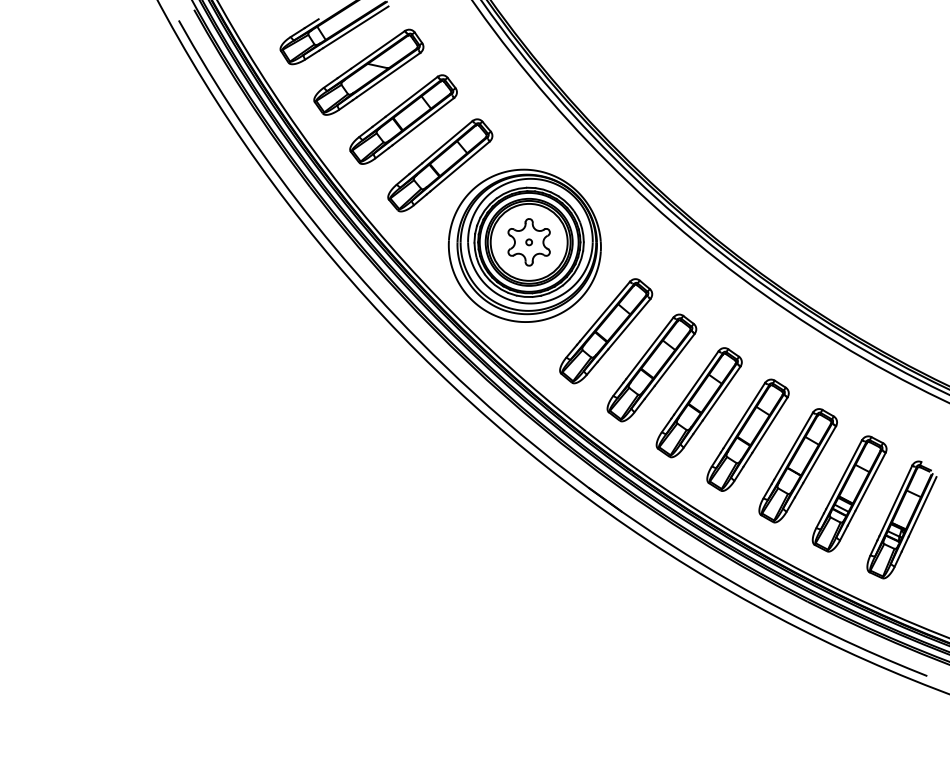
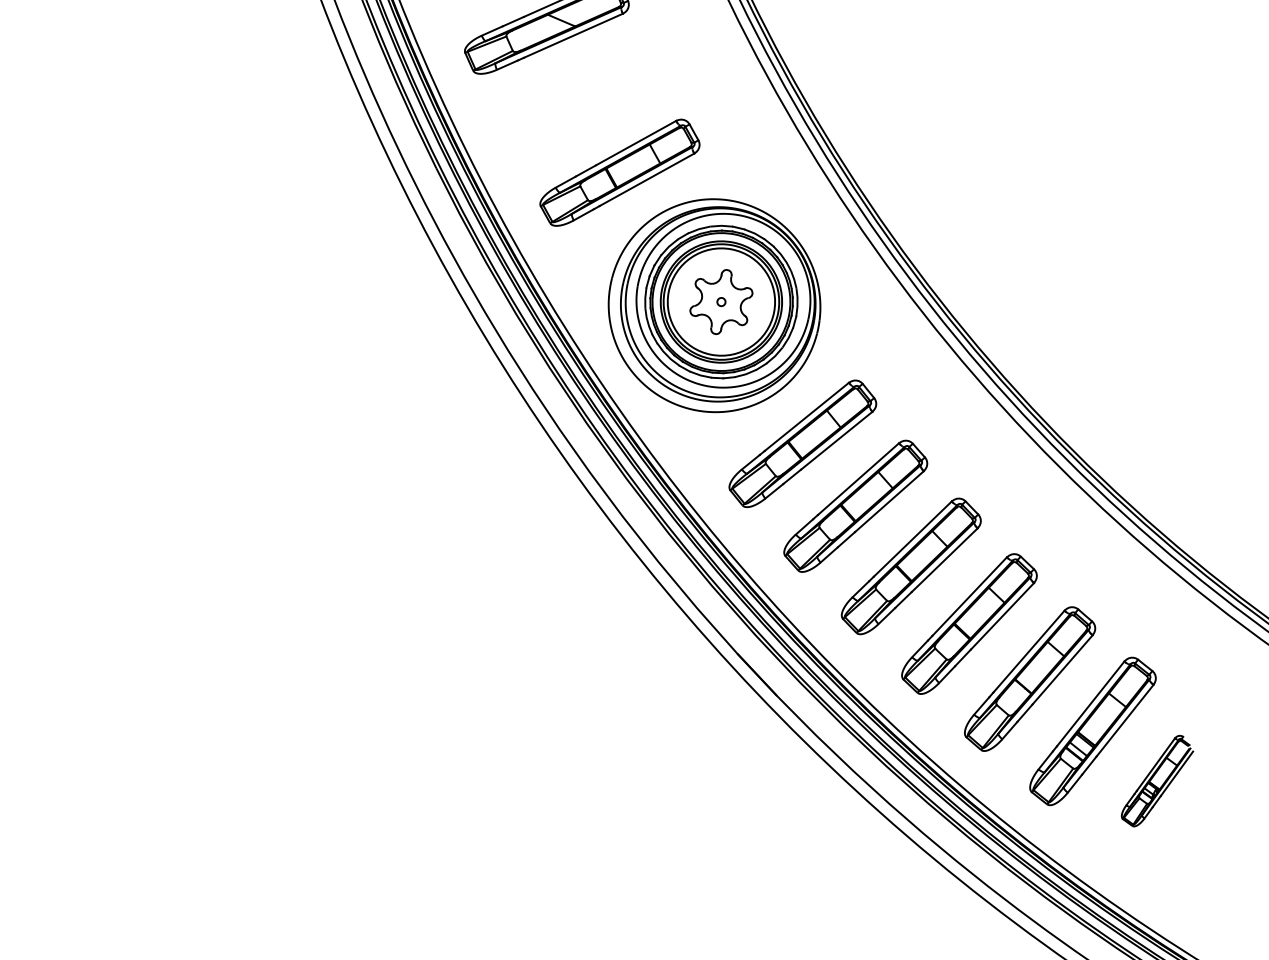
part: (403, 119) -> (582, 100), removed
part: (901, 519) -> (1157, 780), size x0.6

